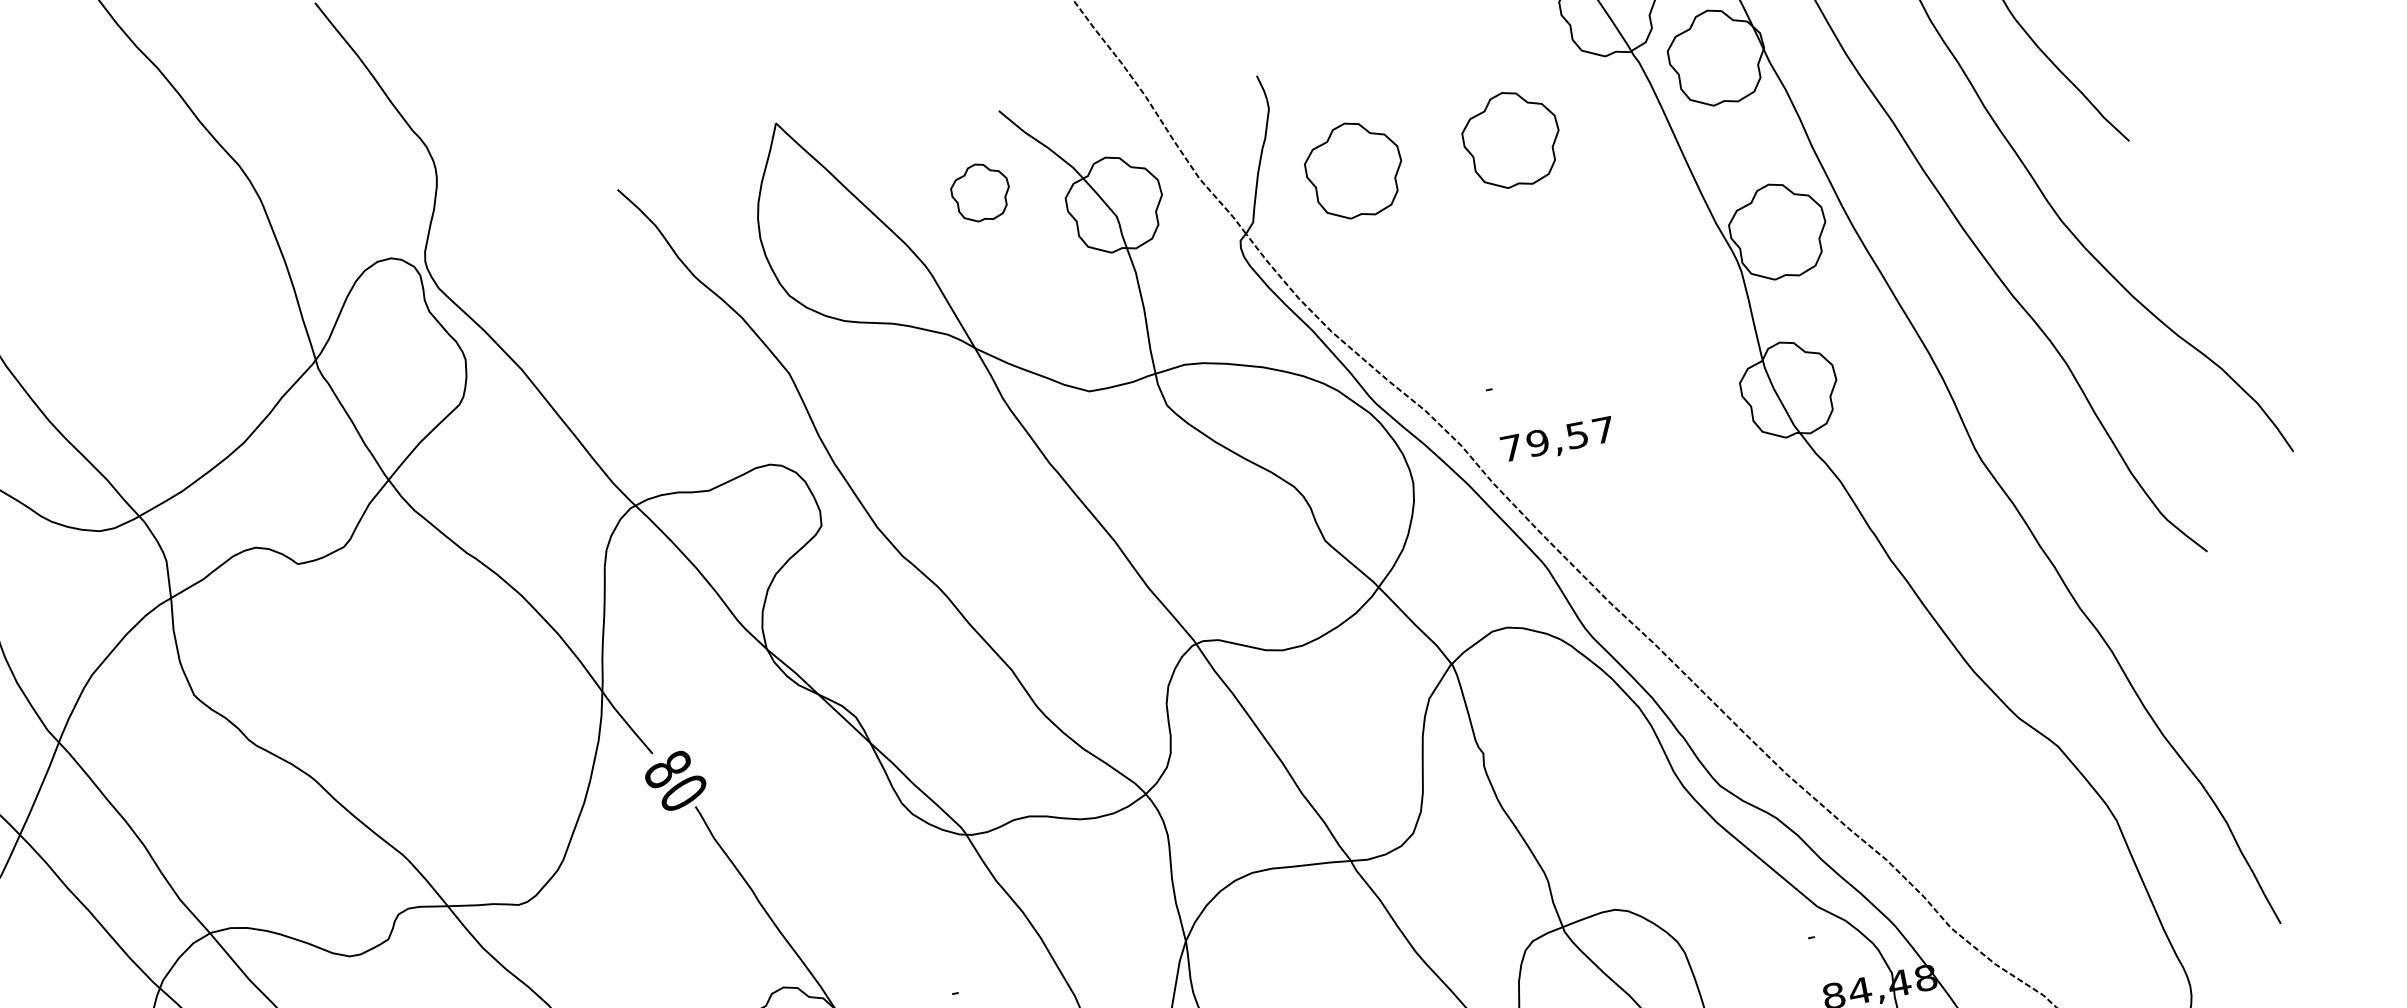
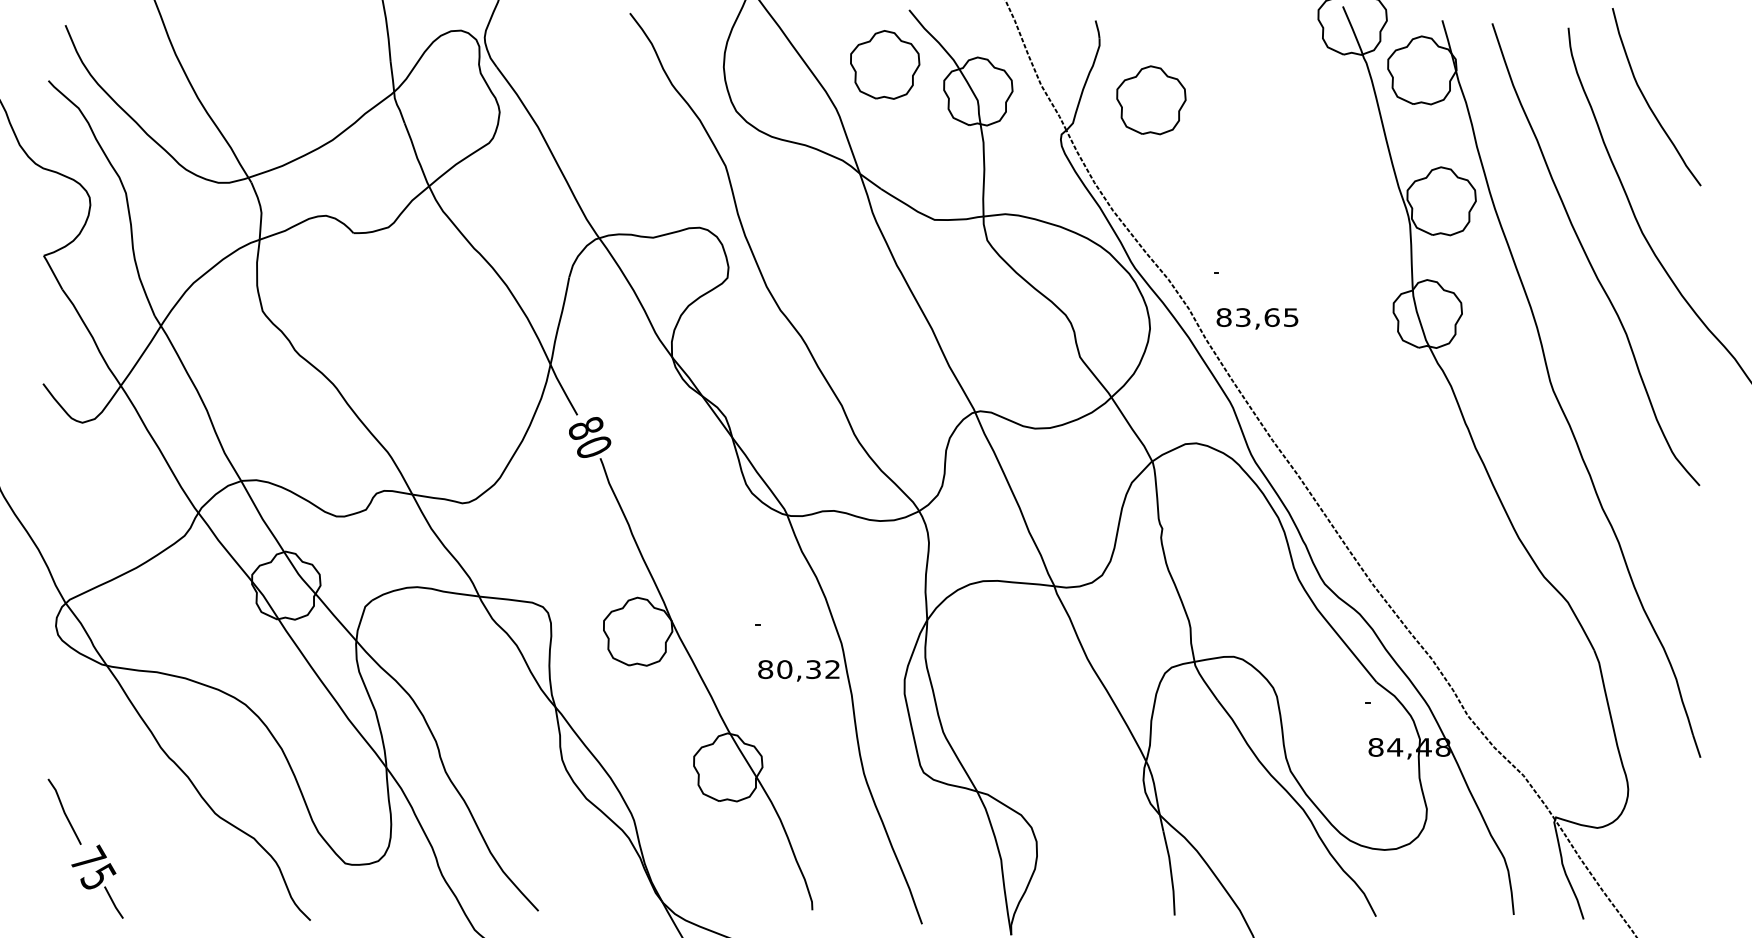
part: (1511, 139) -> (1266, 100), removed
part: (980, 191) -> (885, 64), size x1.67
text: (1557, 439) -> (1257, 317), 79,57 -> 83,65

